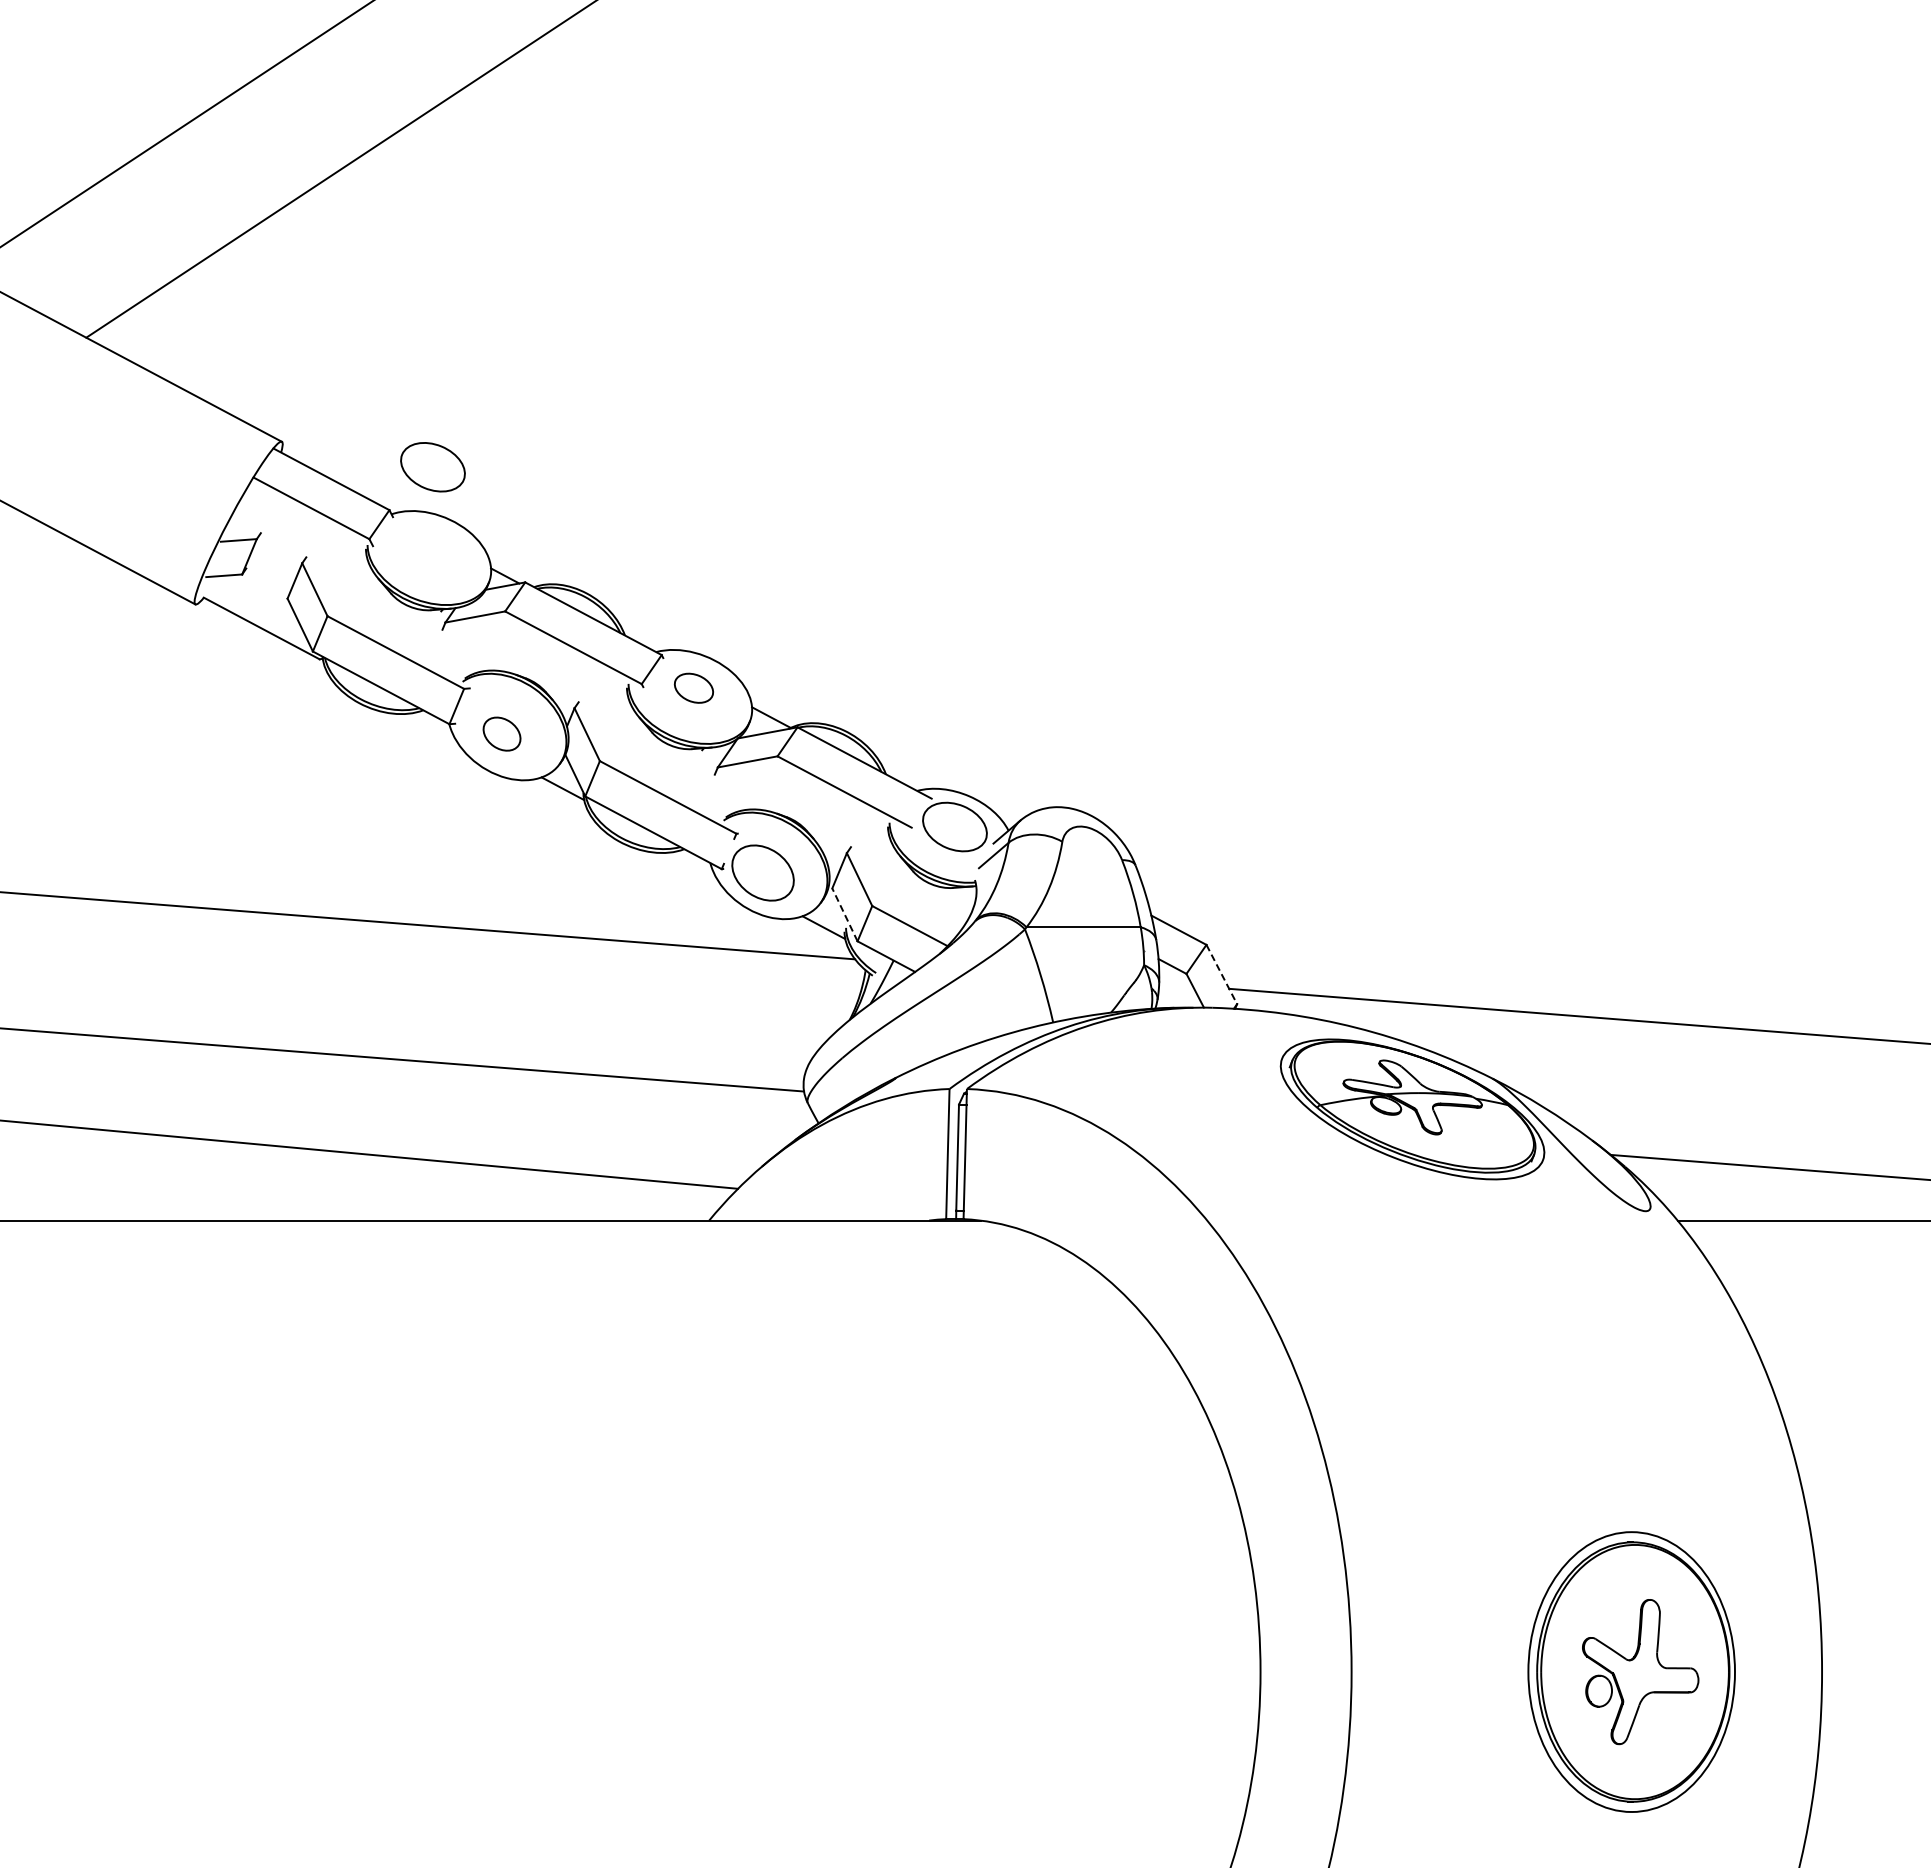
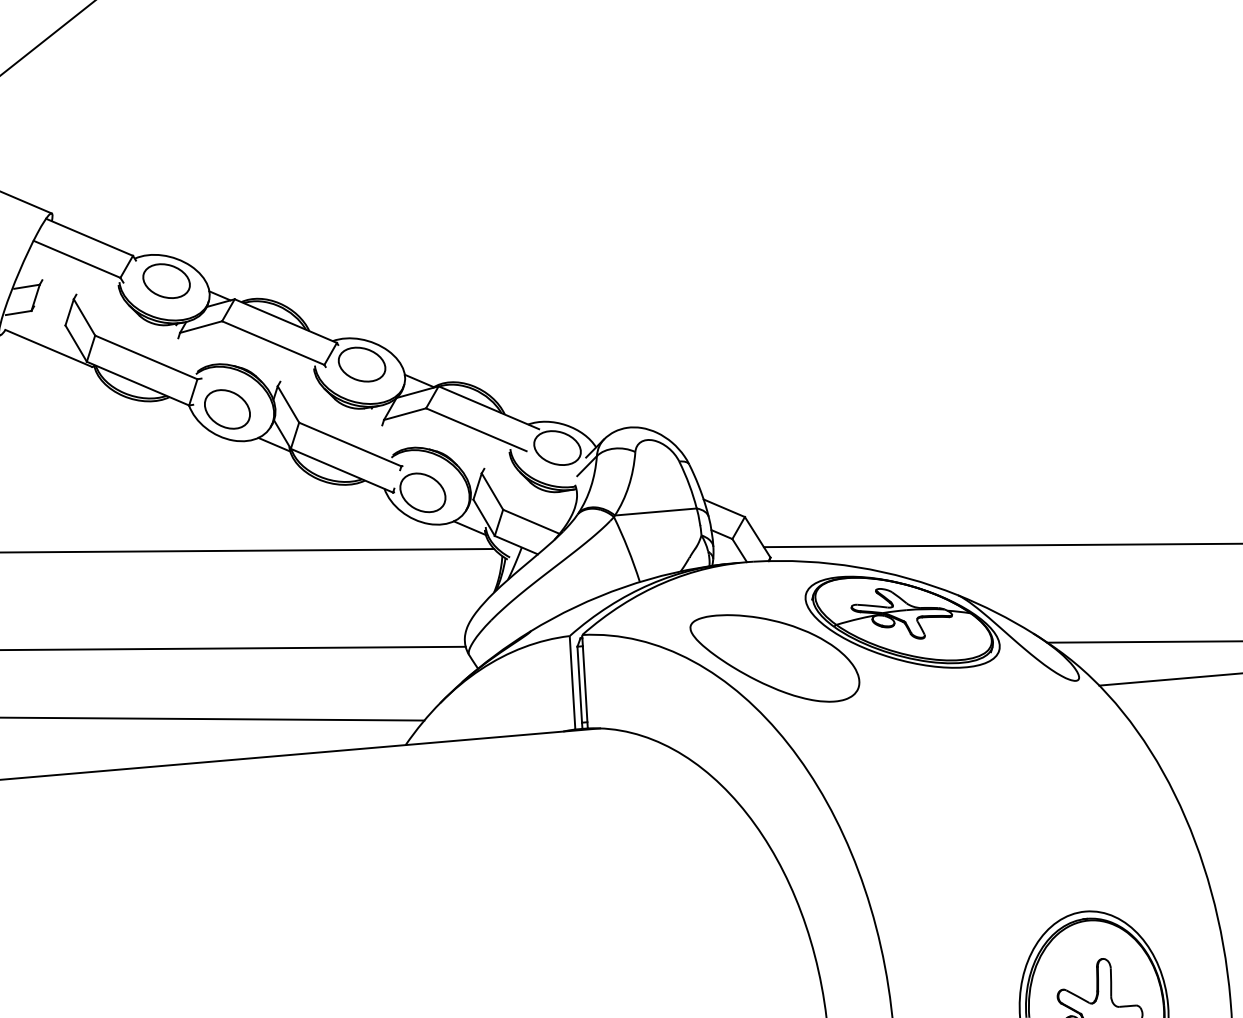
part: (432, 467) -> (166, 281), moved
part: (693, 688) -> (361, 364), size x1.67
part: (501, 733) -> (226, 408), size x1.67
line: (844, 914) -> (483, 517), dashed -> solid
line: (1222, 974) -> (758, 537), dashed -> solid
part: (1231, 1144) -> (775, 658), added

